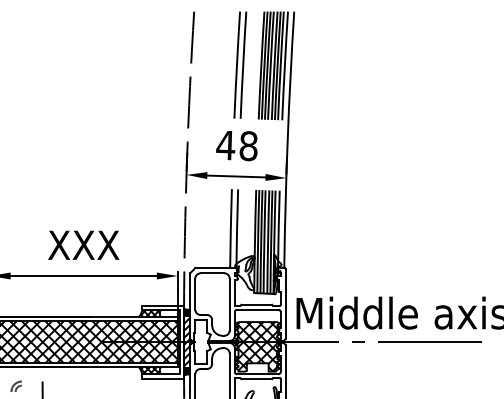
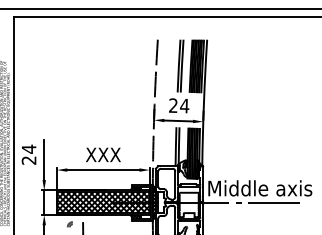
text: (236, 145) -> (178, 105), 48 -> 24
hatch: (256, 345) -> (188, 204), removed

